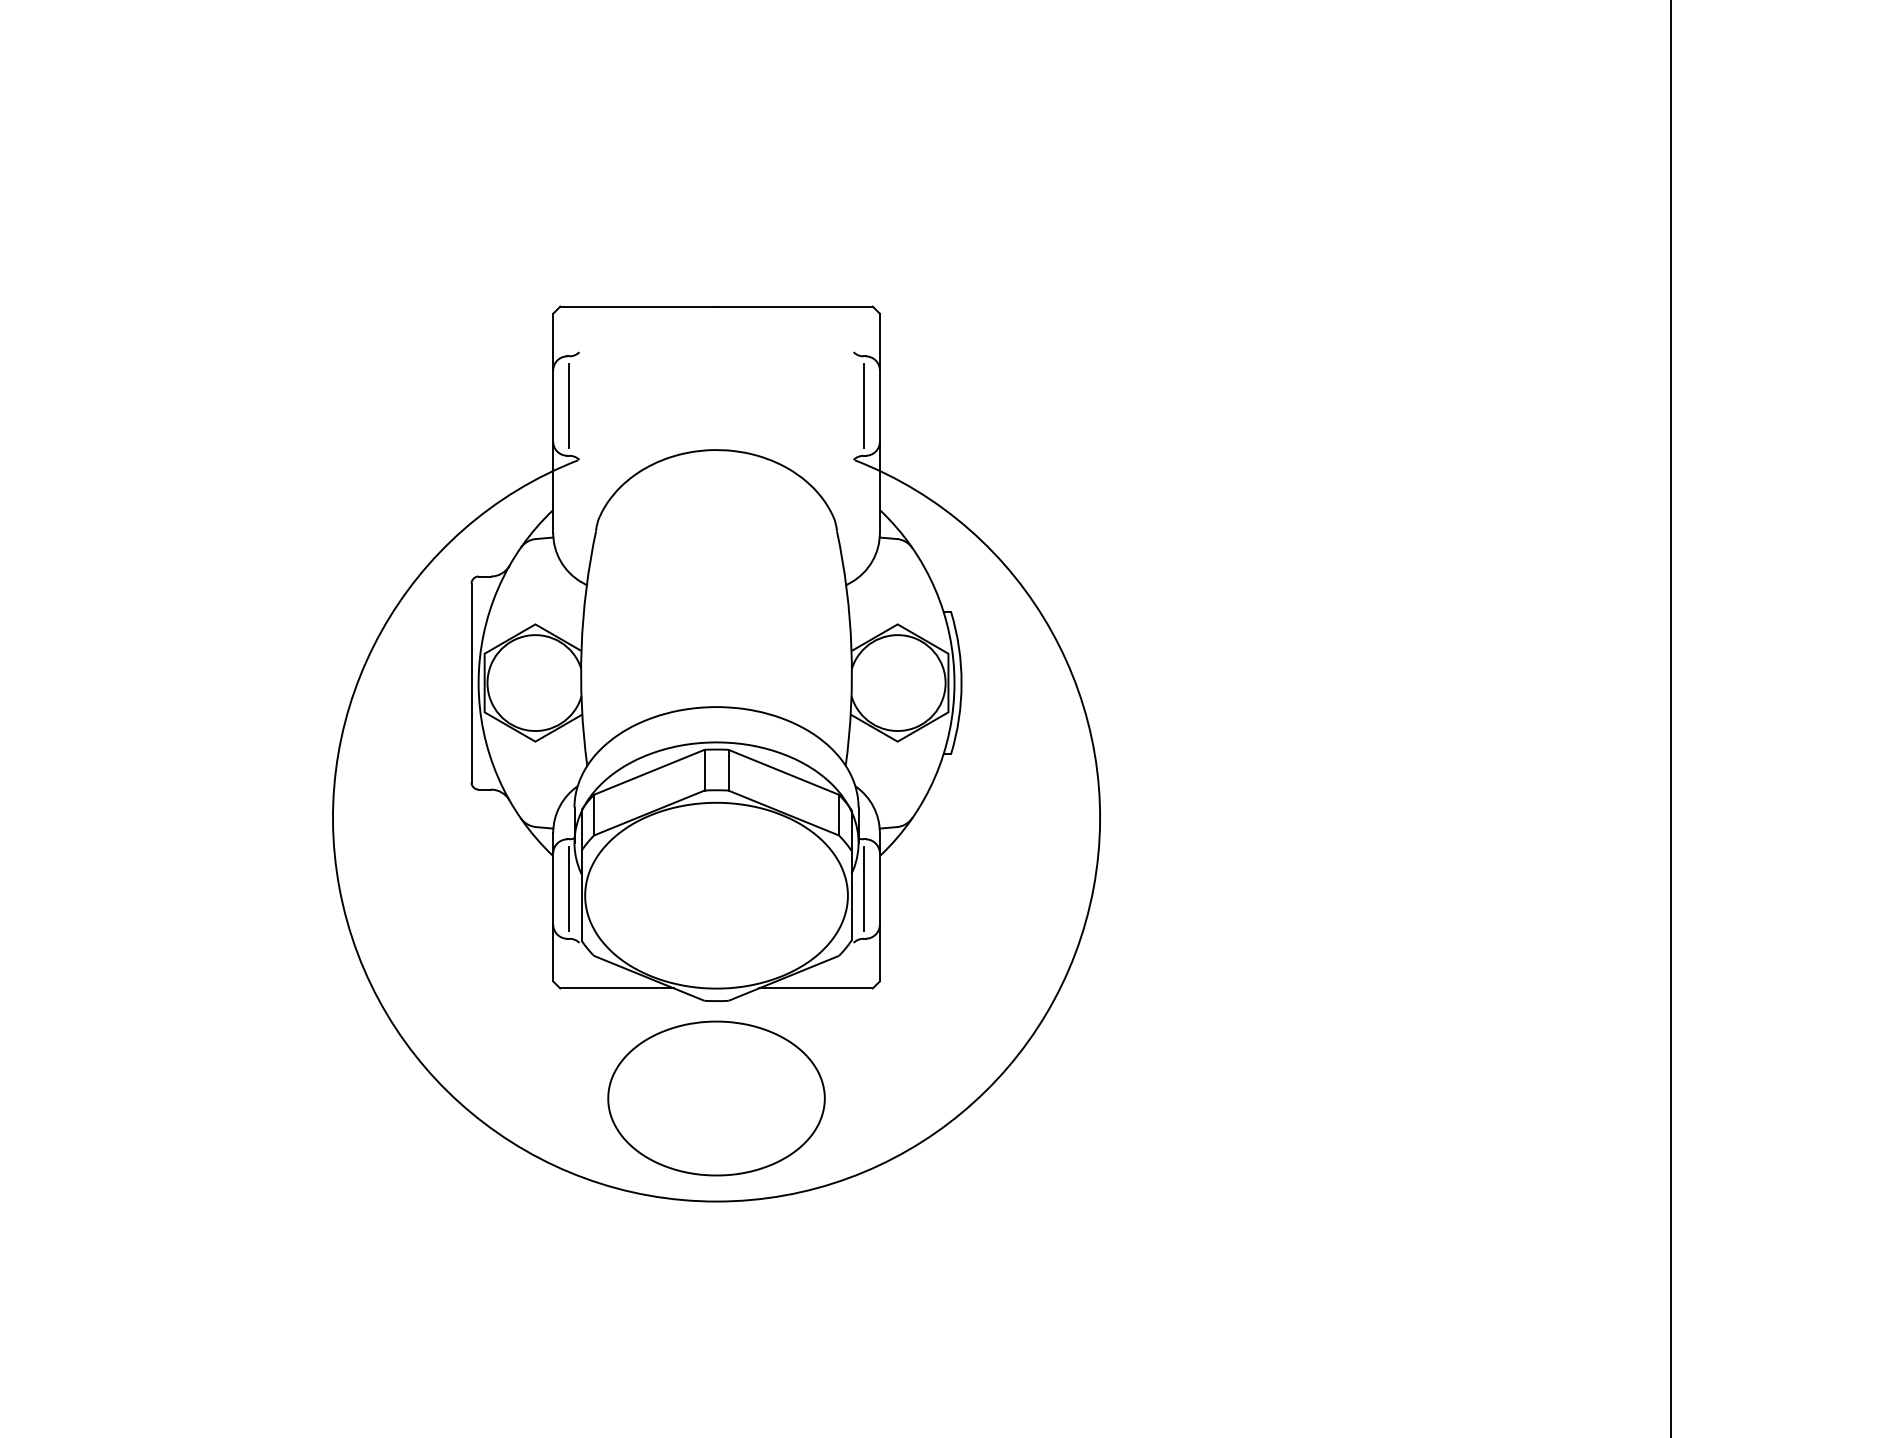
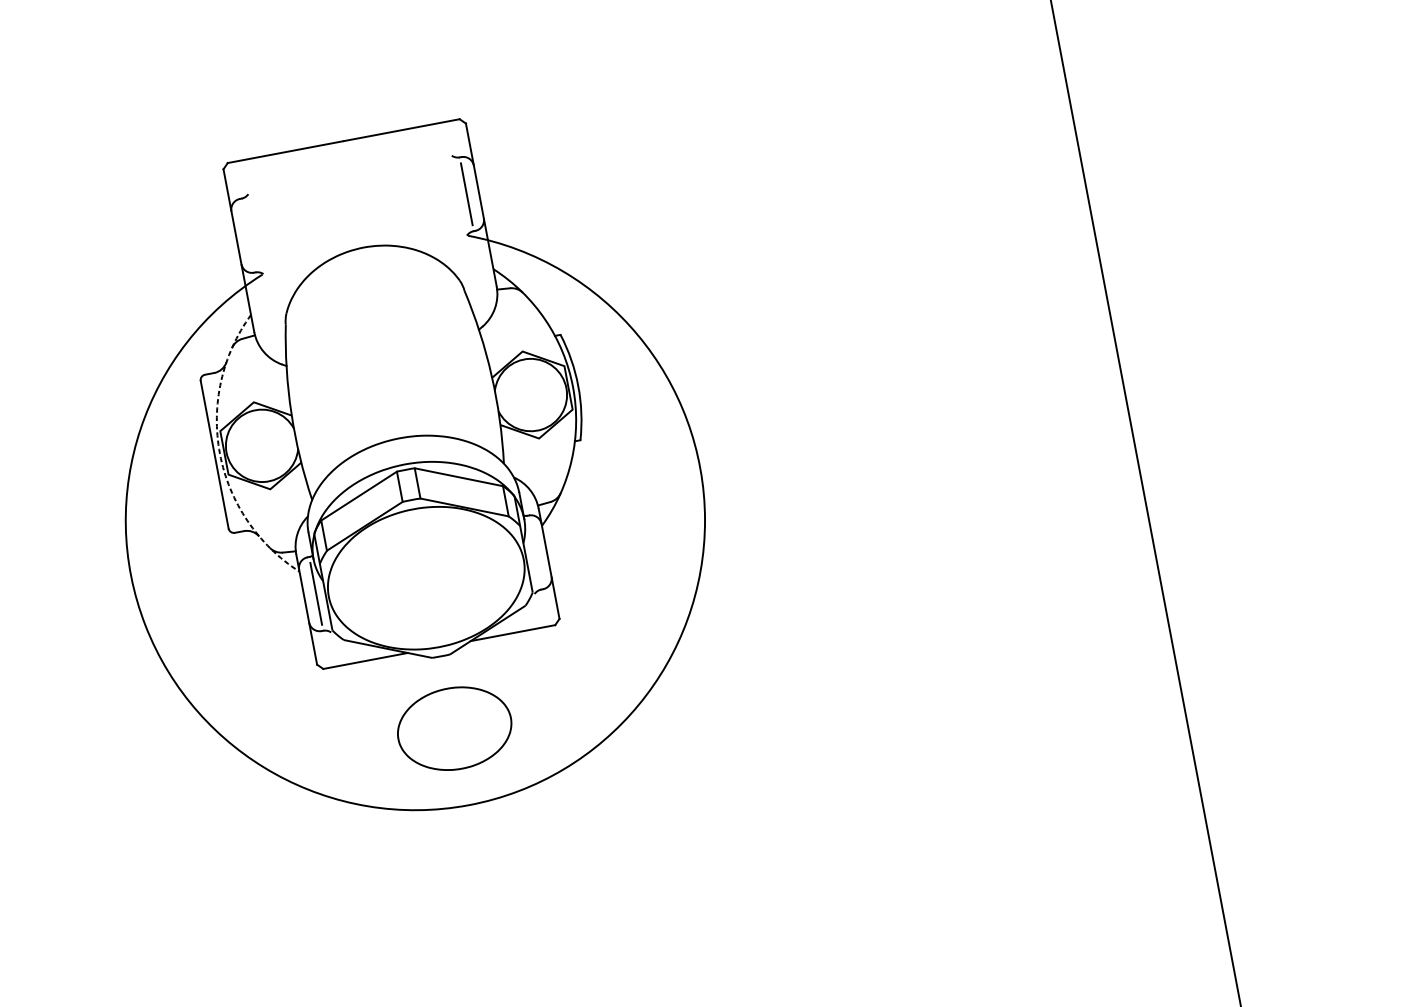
line: (569, 405) -> (248, 235), removed
arc: (478, 683) -> (219, 454), solid -> dashed
line: (863, 888) -> (534, 552), removed
part: (716, 1098) -> (454, 728), size x0.7

